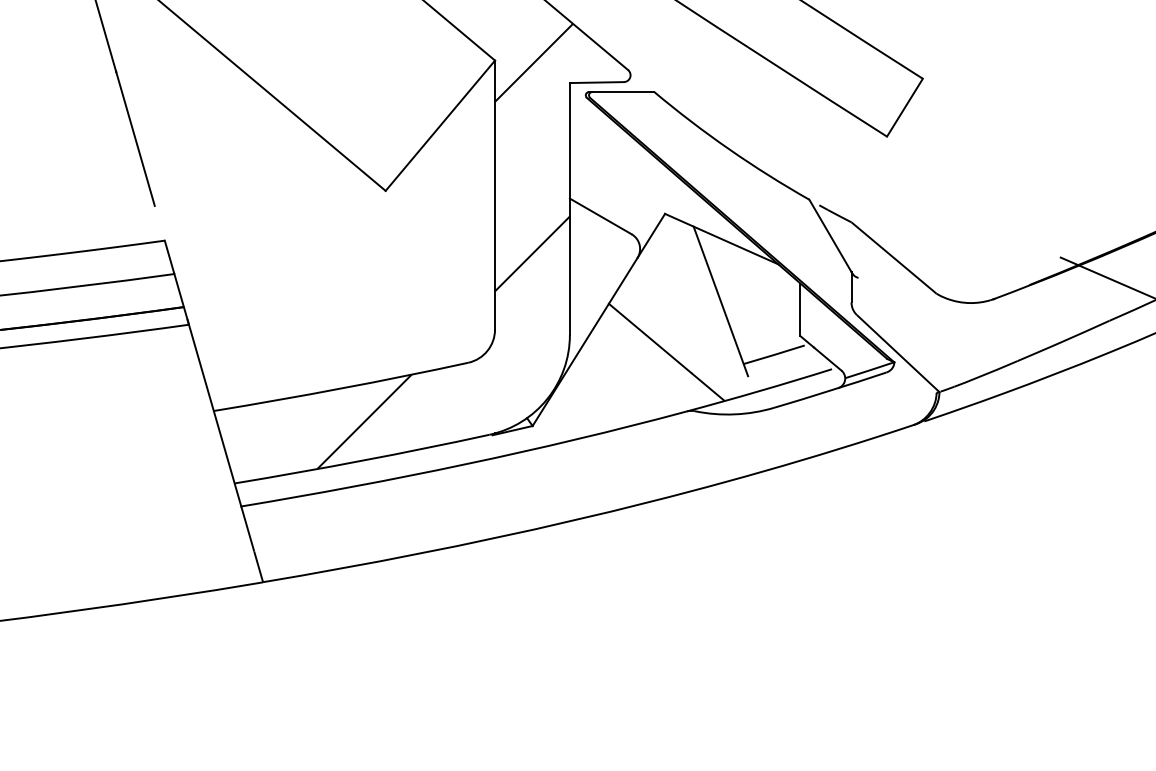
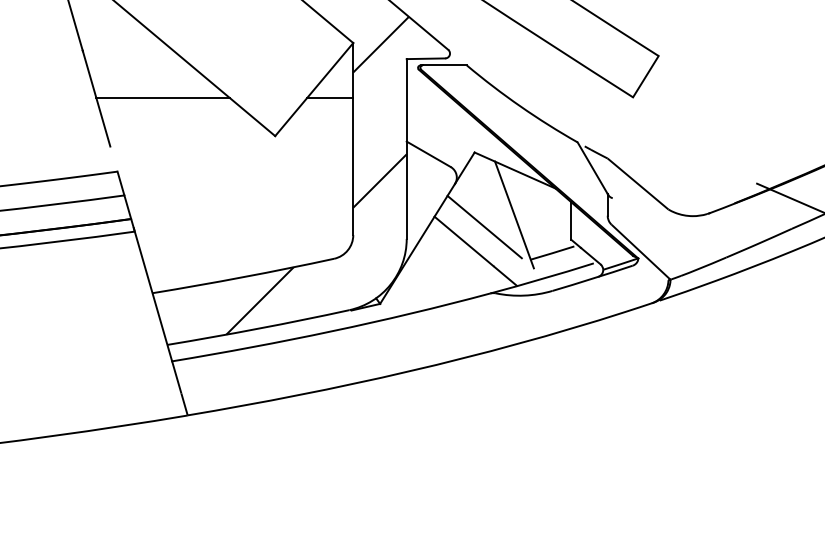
line: (228, 137) -> (163, 97), added
line: (462, 137) -> (330, 97), added
line: (679, 318) -> (484, 227), added

